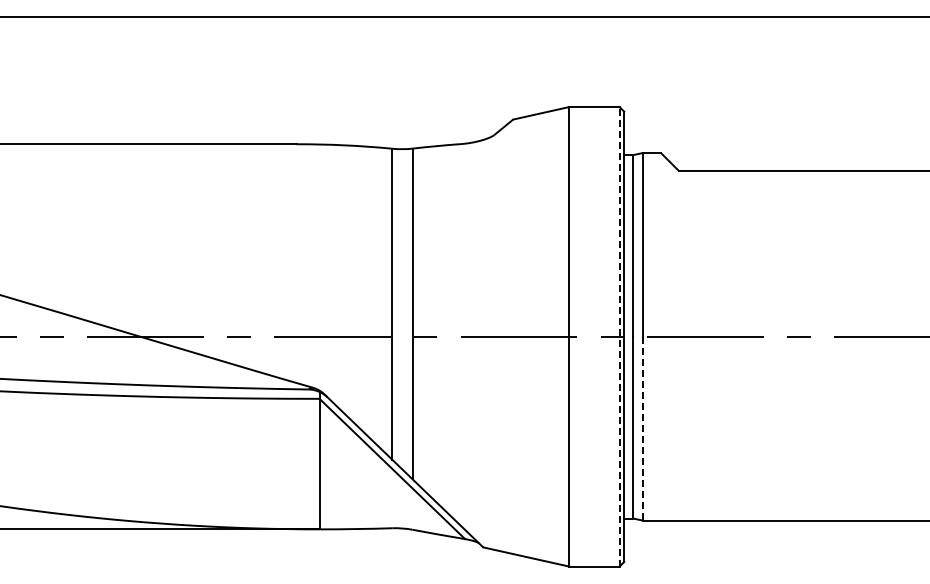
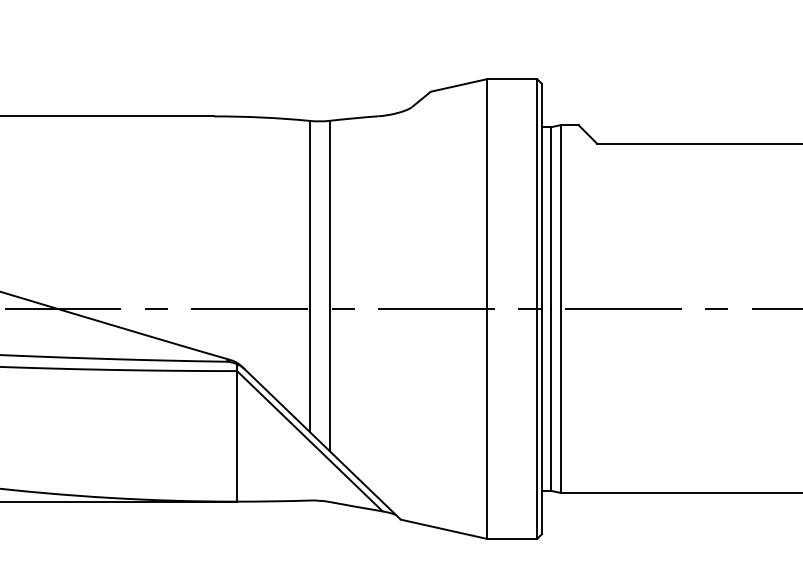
line: (619, 336) -> (537, 308), dashed -> solid
line: (642, 428) -> (560, 400), dashed -> solid

